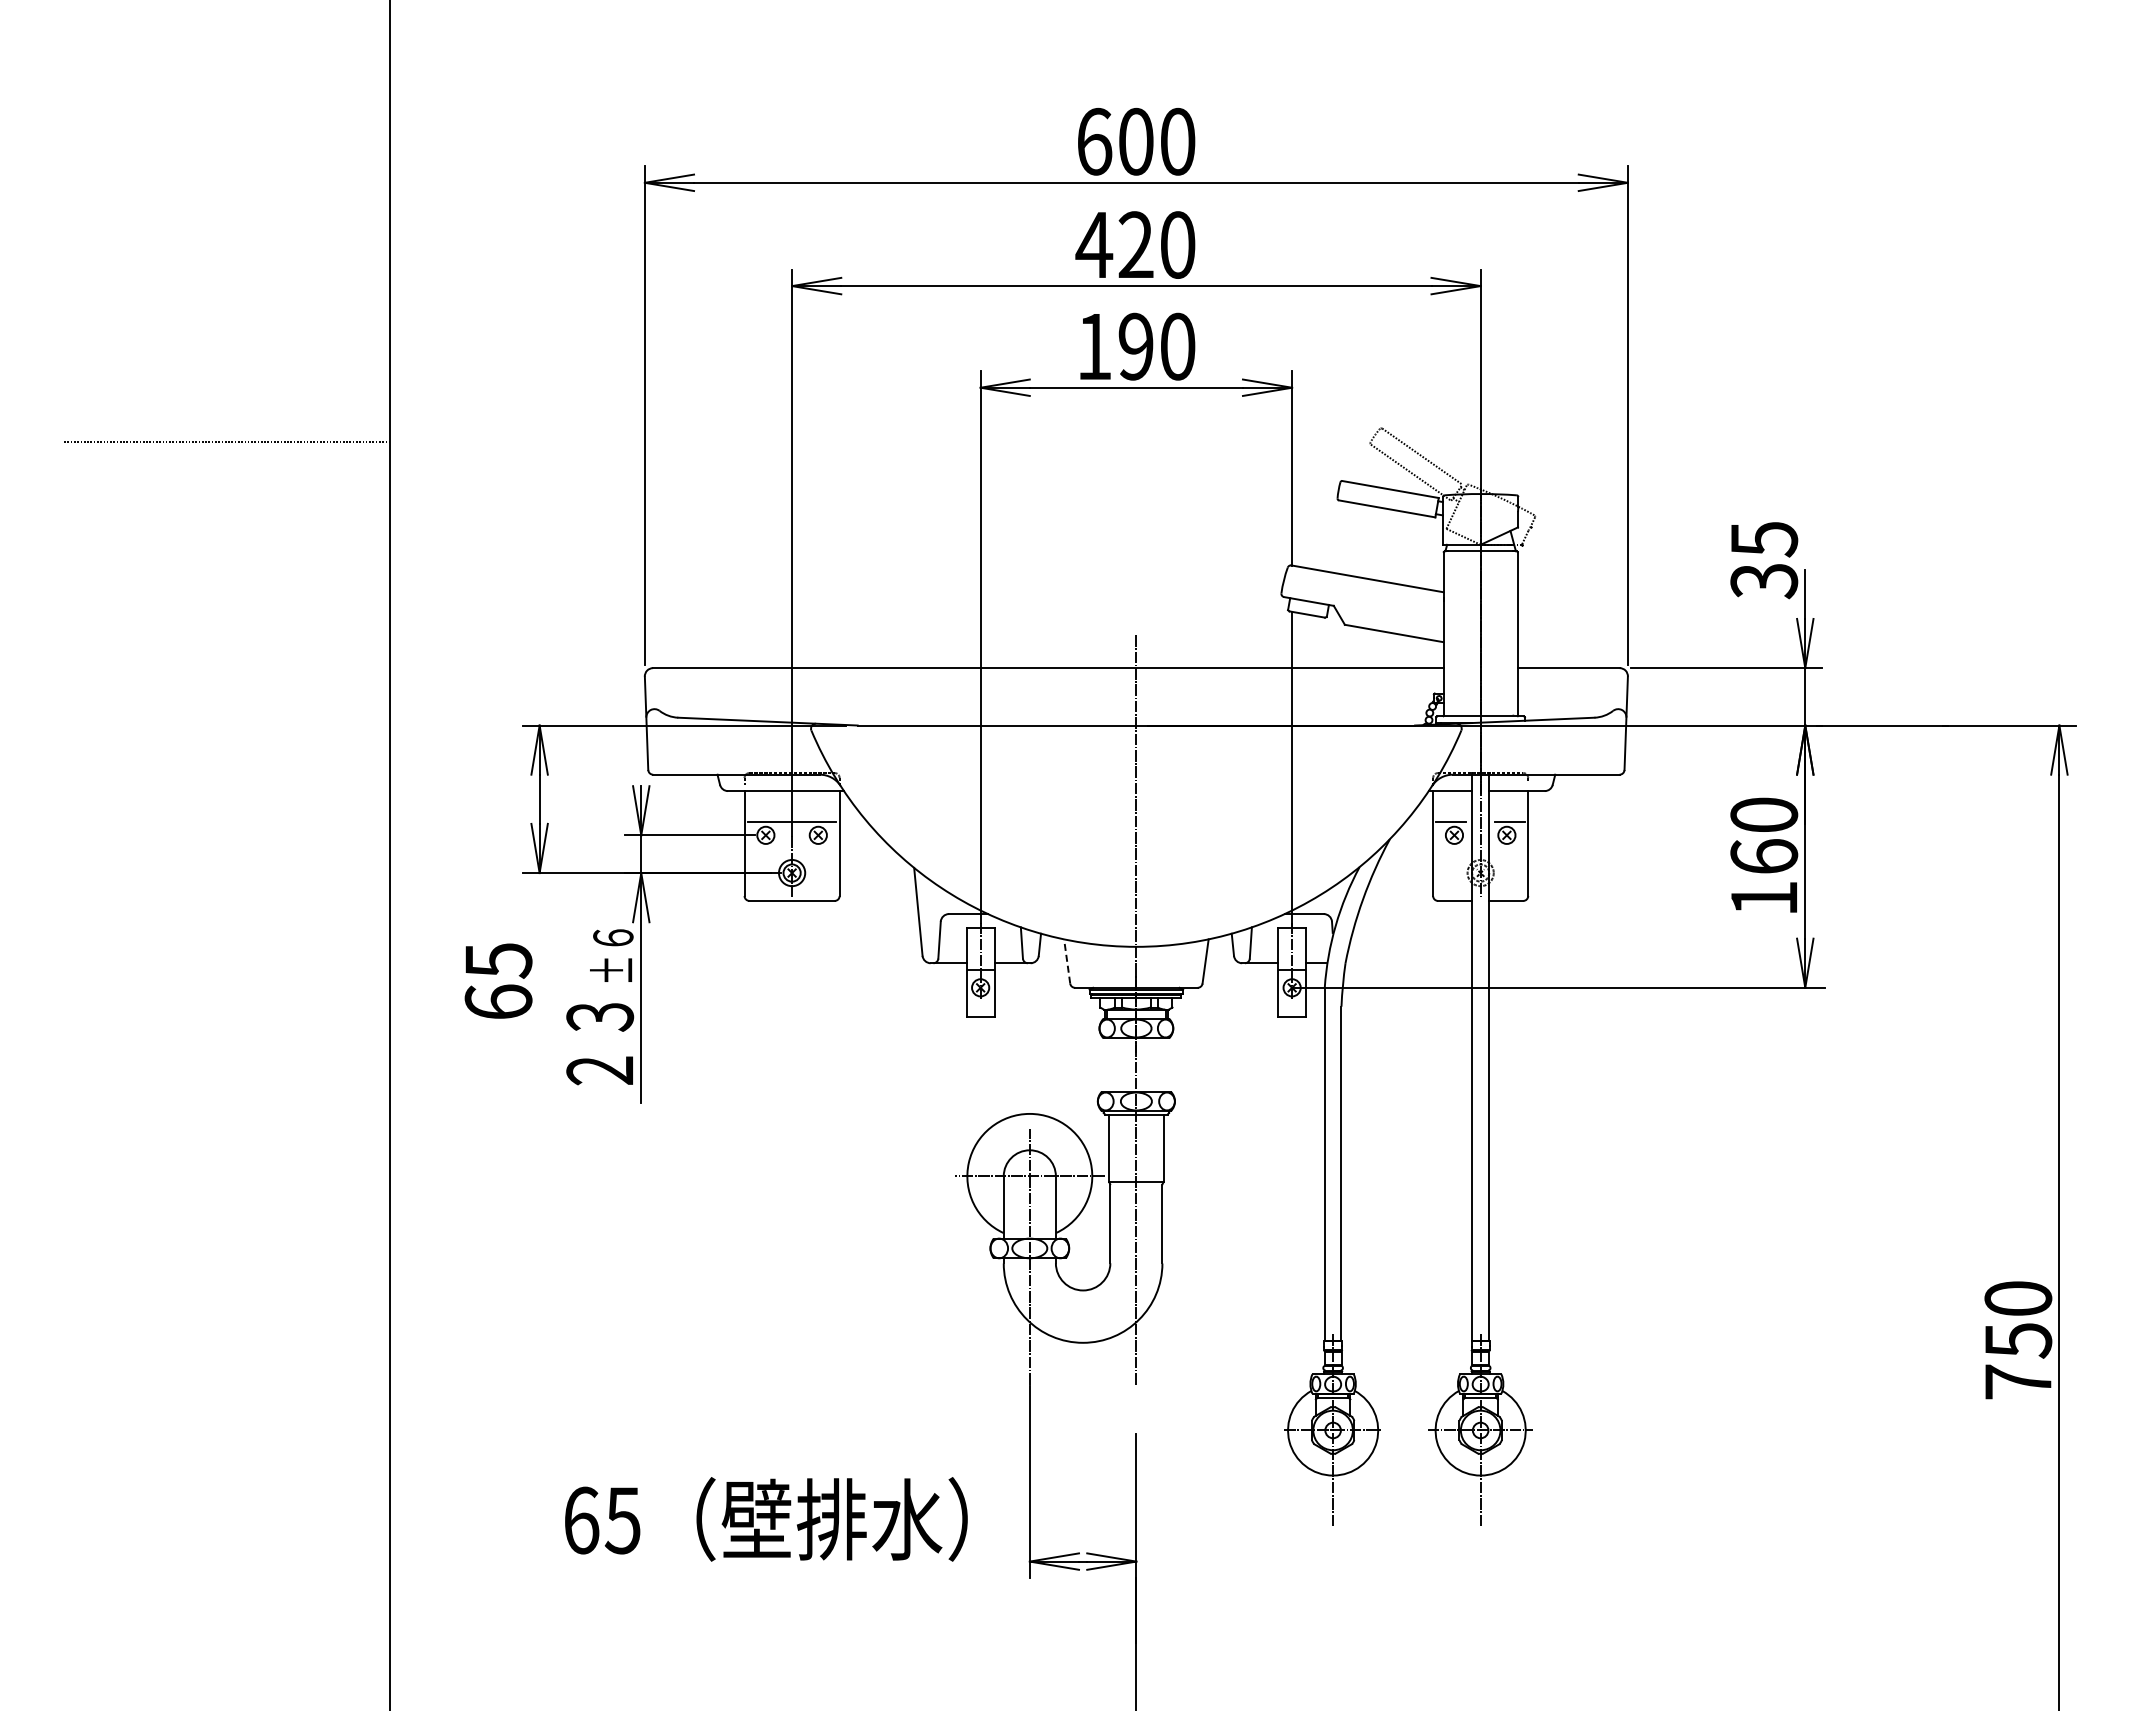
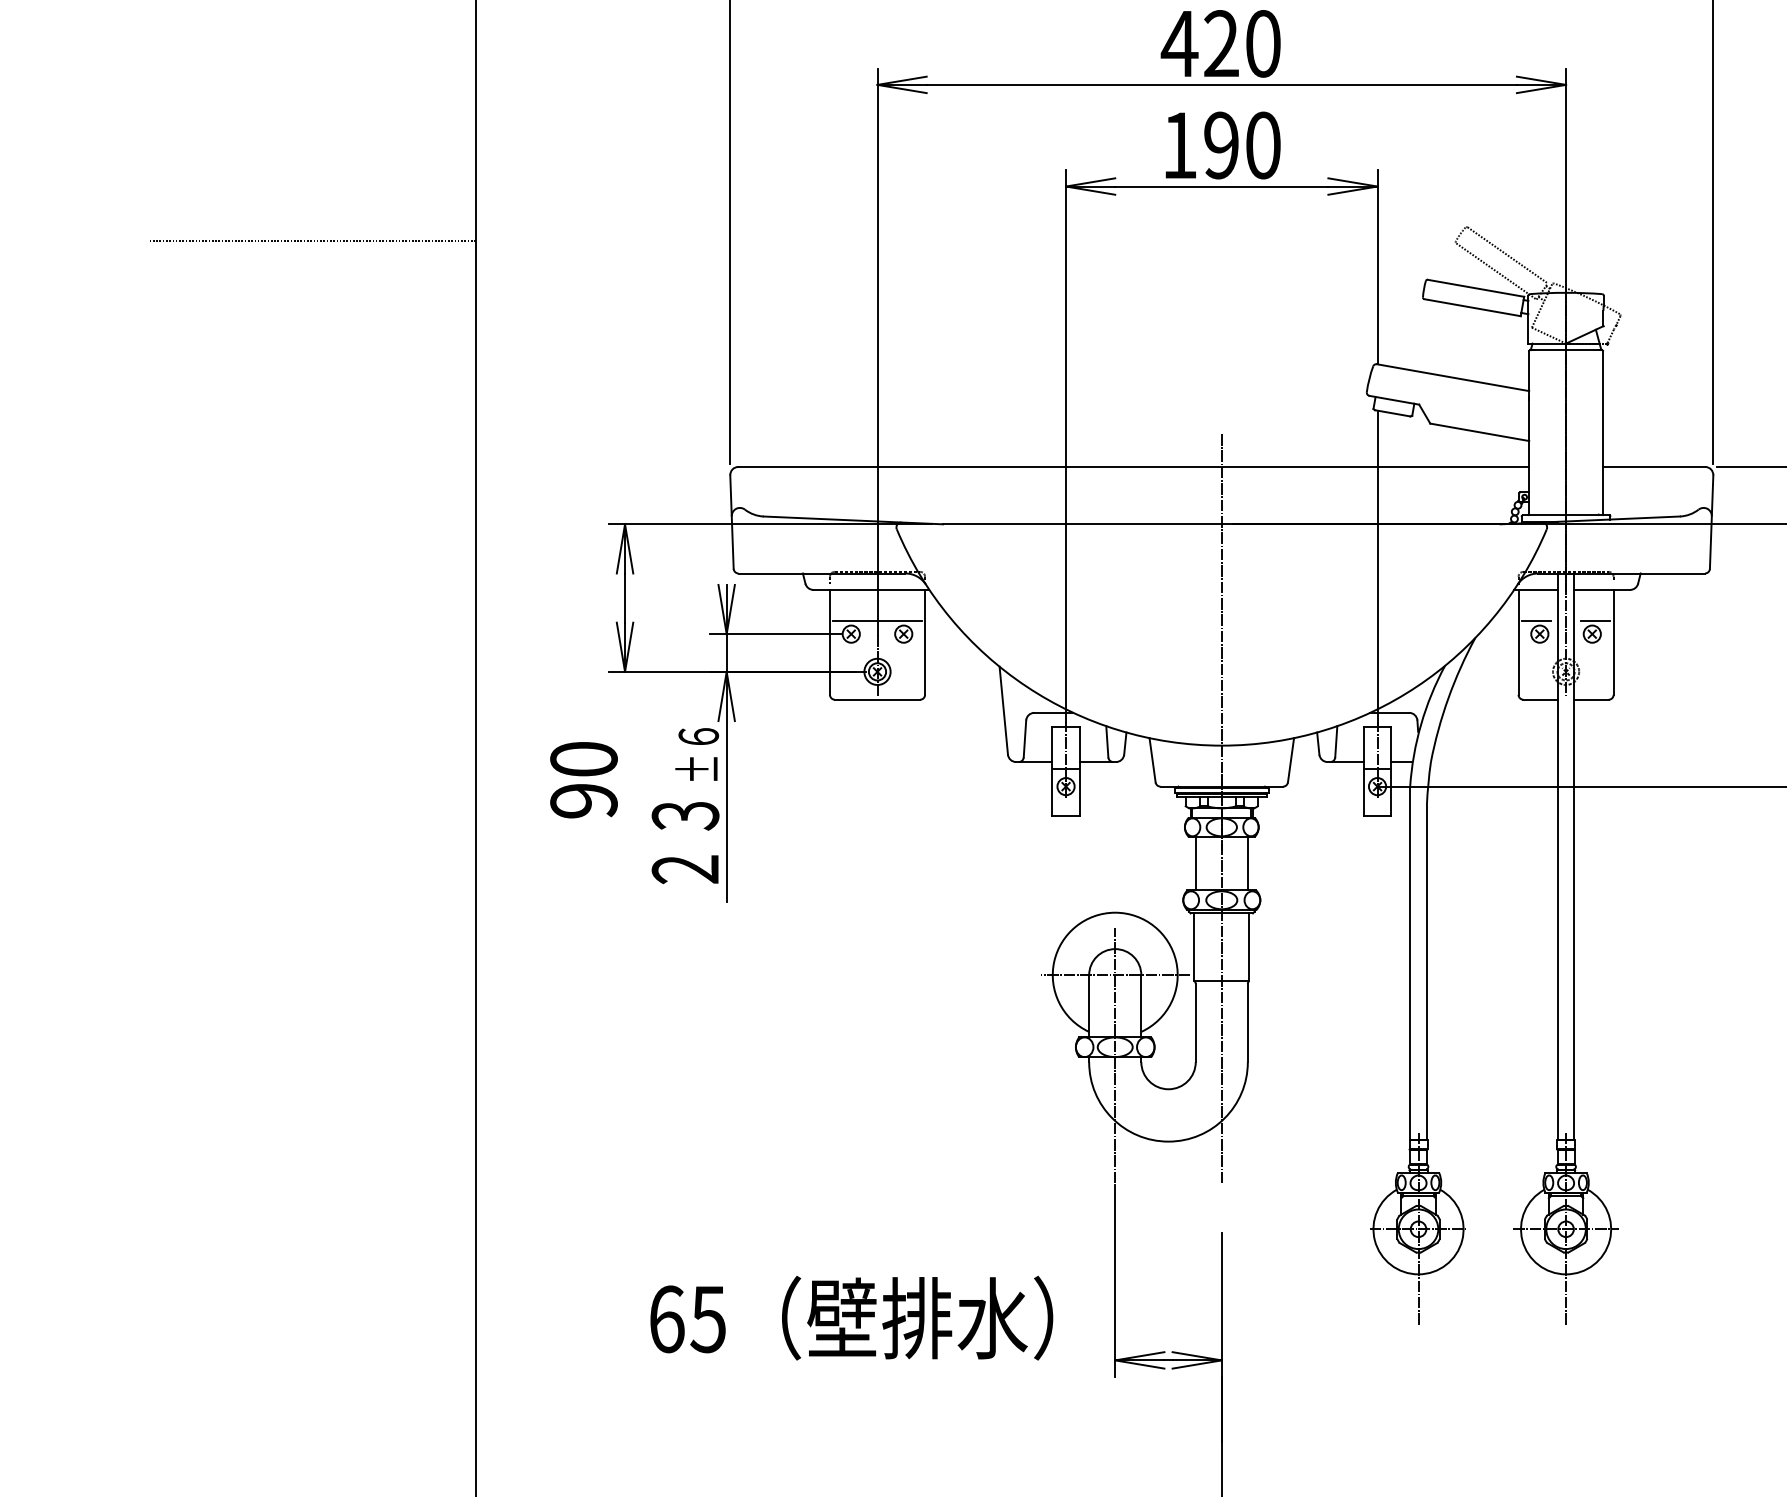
line: (1067, 960) -> (1152, 759), dashed -> solid
text: (498, 981) -> (583, 780), 65 -> 90
line: (1110, 1064) -> (1195, 863), added
line: (1162, 1064) -> (1247, 863), added

